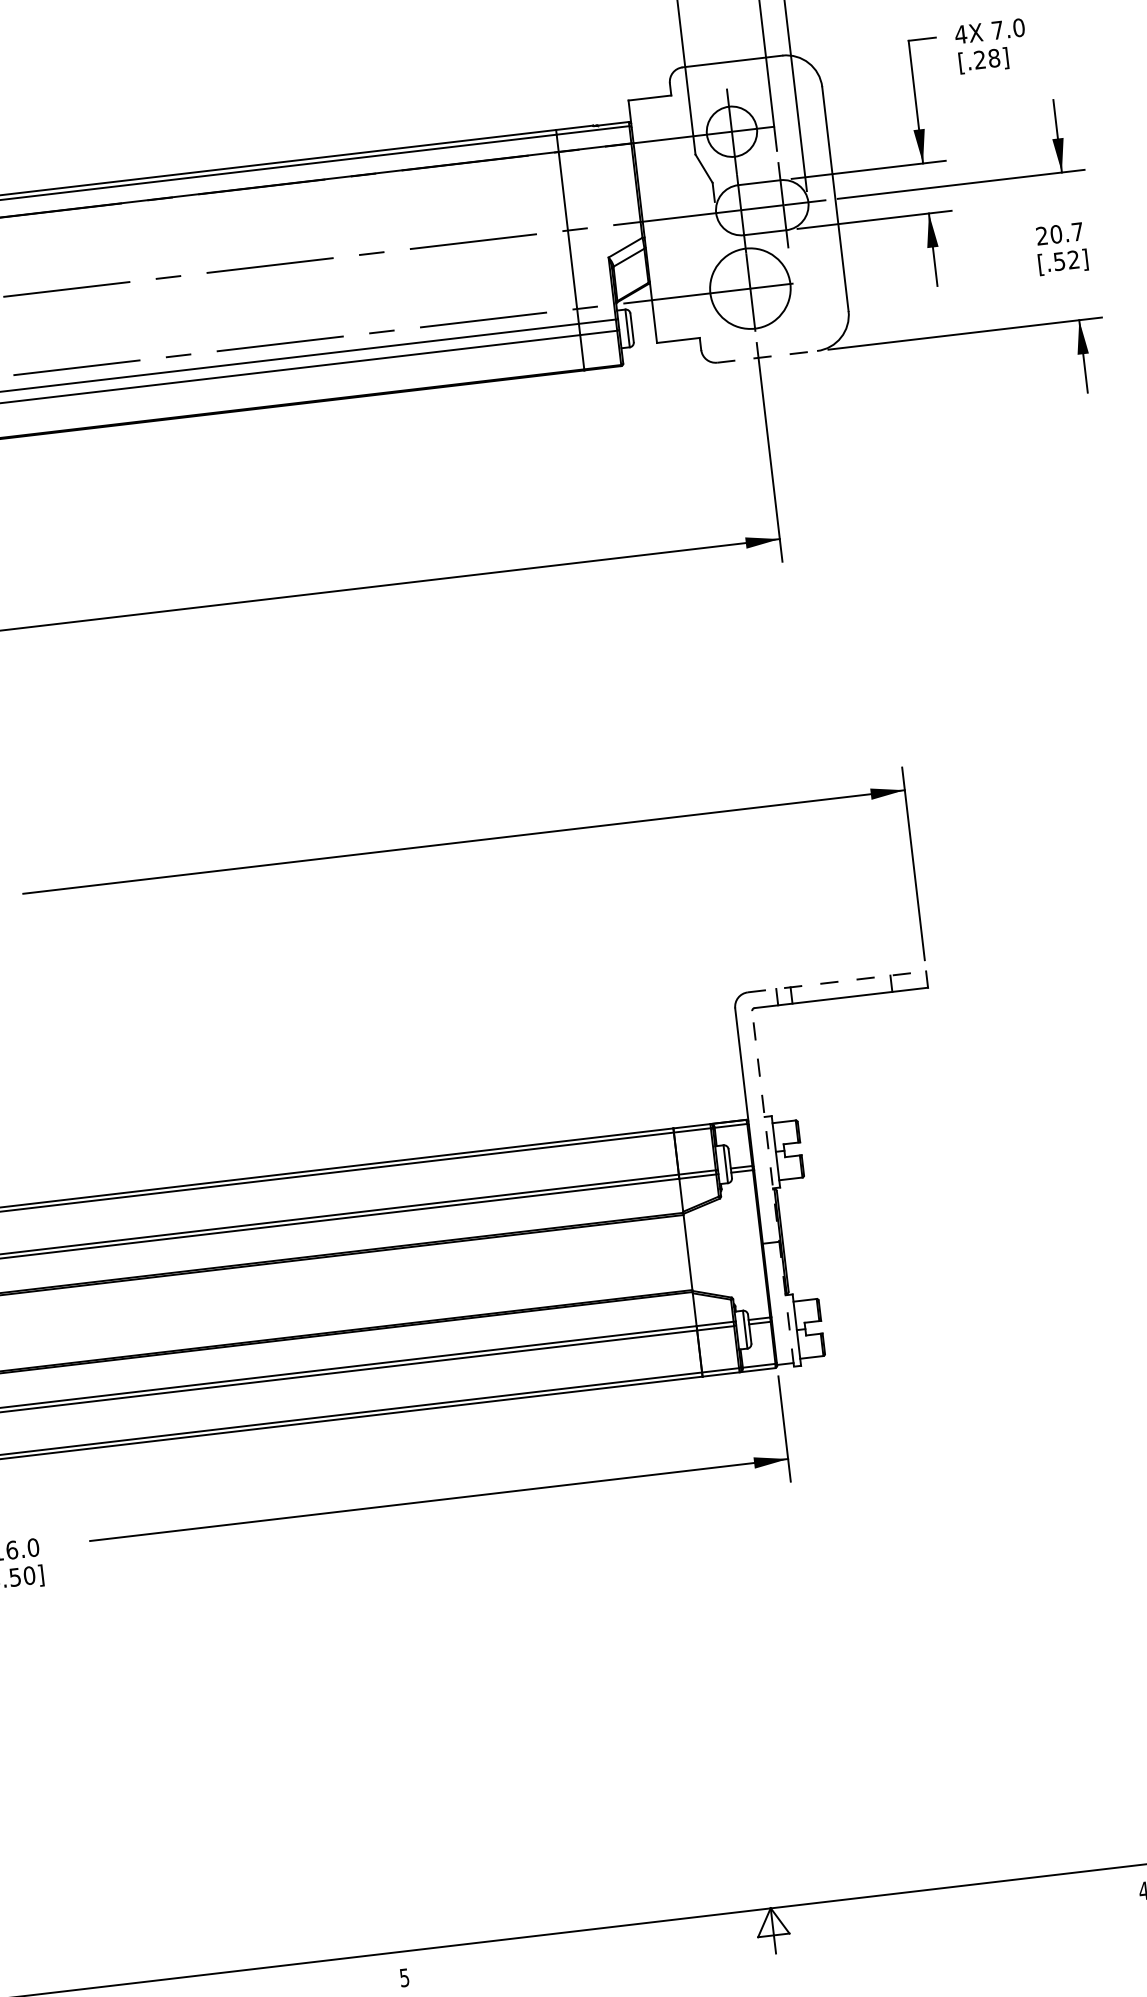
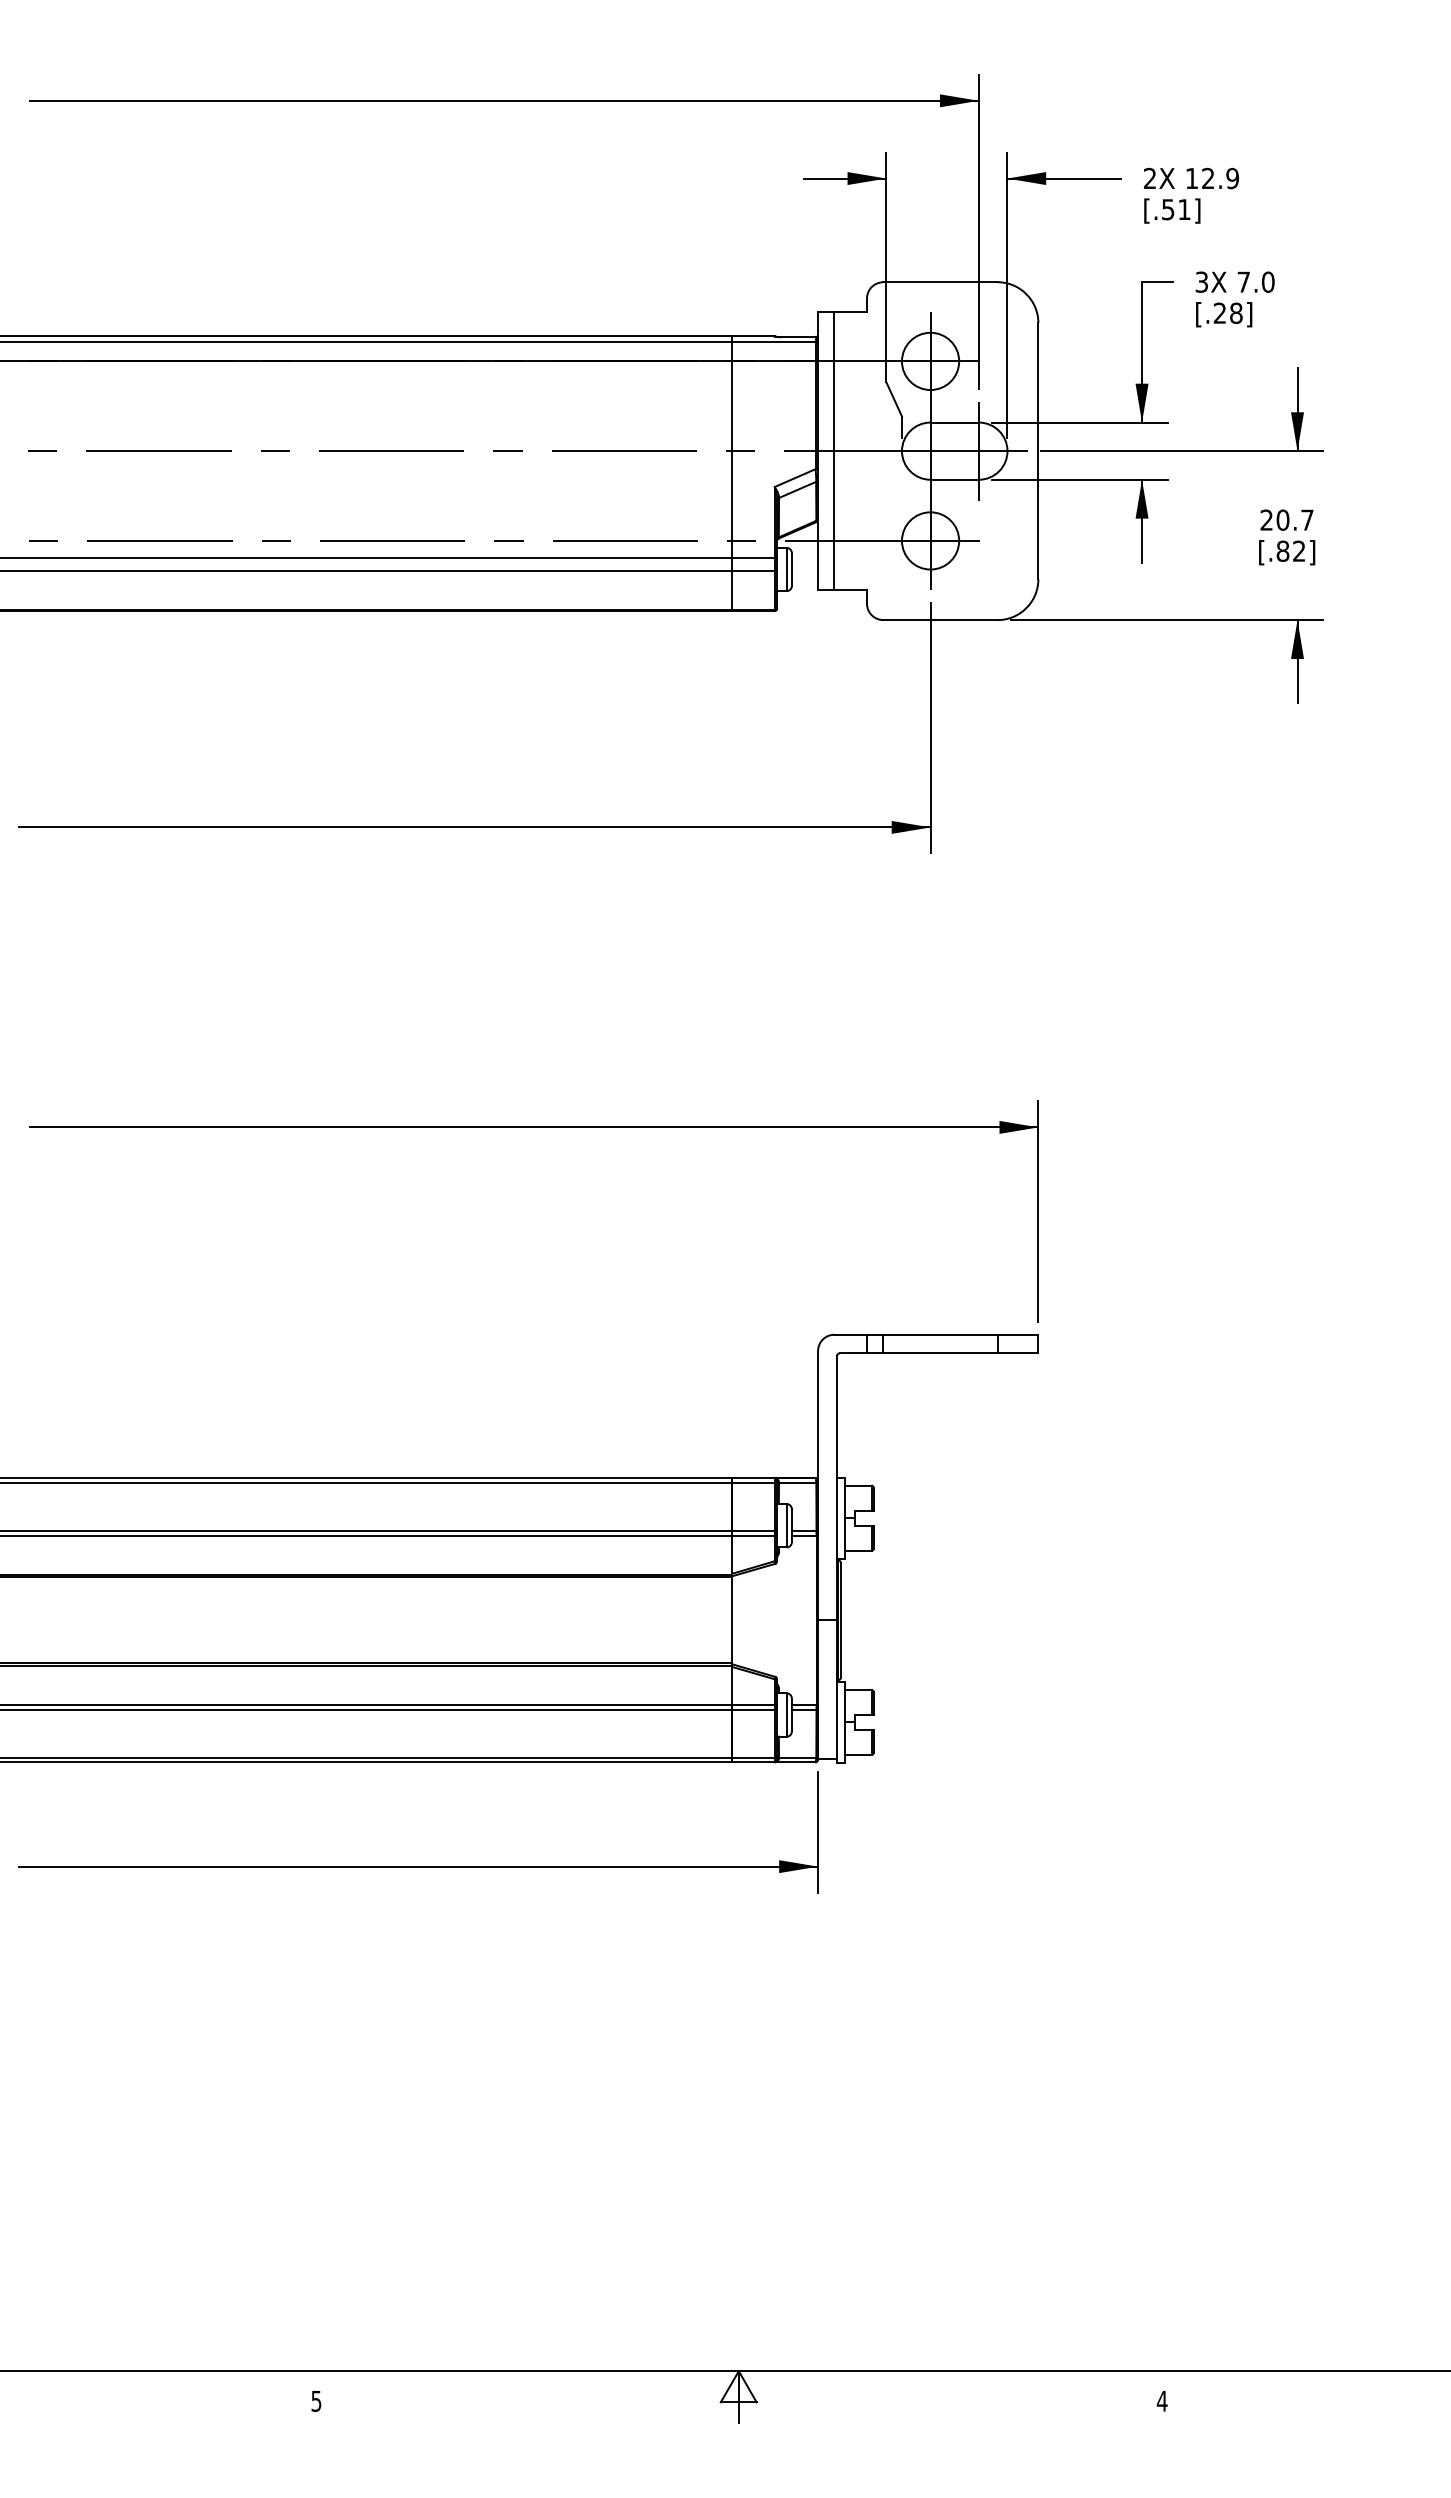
text: (960, 34) -> (1201, 281), 4X -> 3X
line: (657, 219) -> (834, 450), added
text: (1058, 260) -> (1282, 550), [.52] -> [.82]
circle: (750, 288) -> (930, 540), size x0.62
line: (767, 357) -> (940, 620), dashed -> solid
line: (837, 981) -> (936, 1334), dashed -> solid
line: (772, 1188) -> (836, 1559), dashed -> solid

